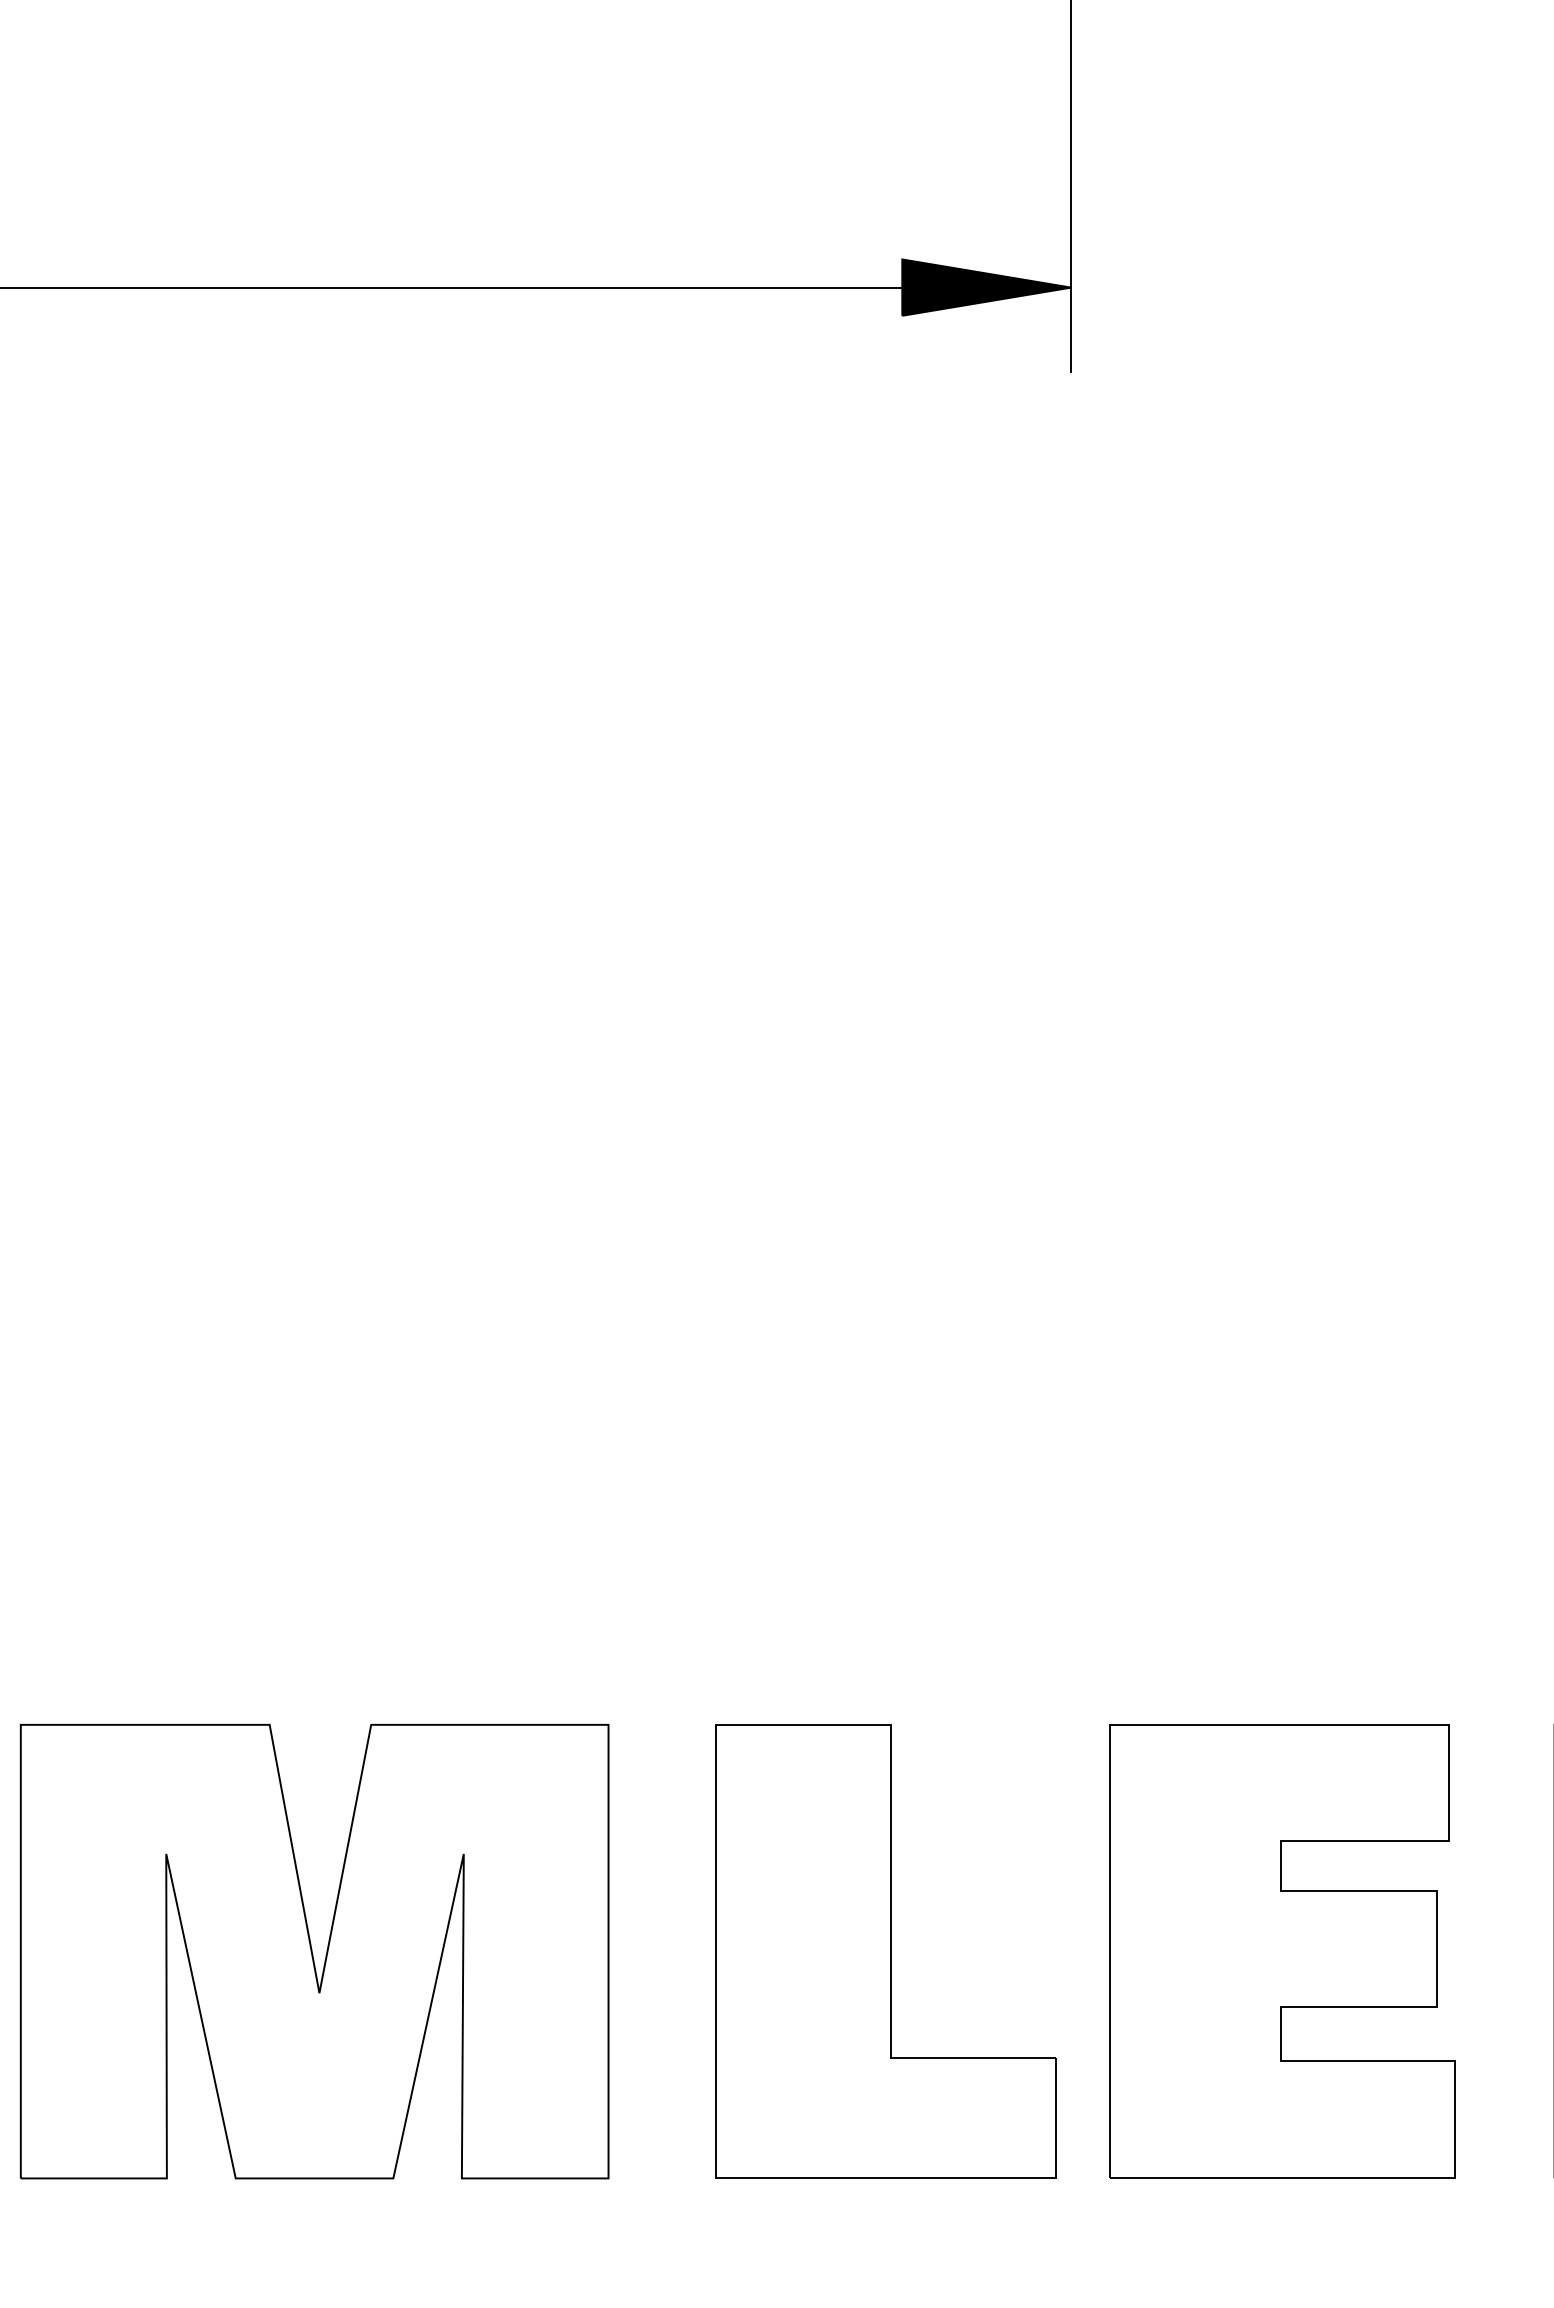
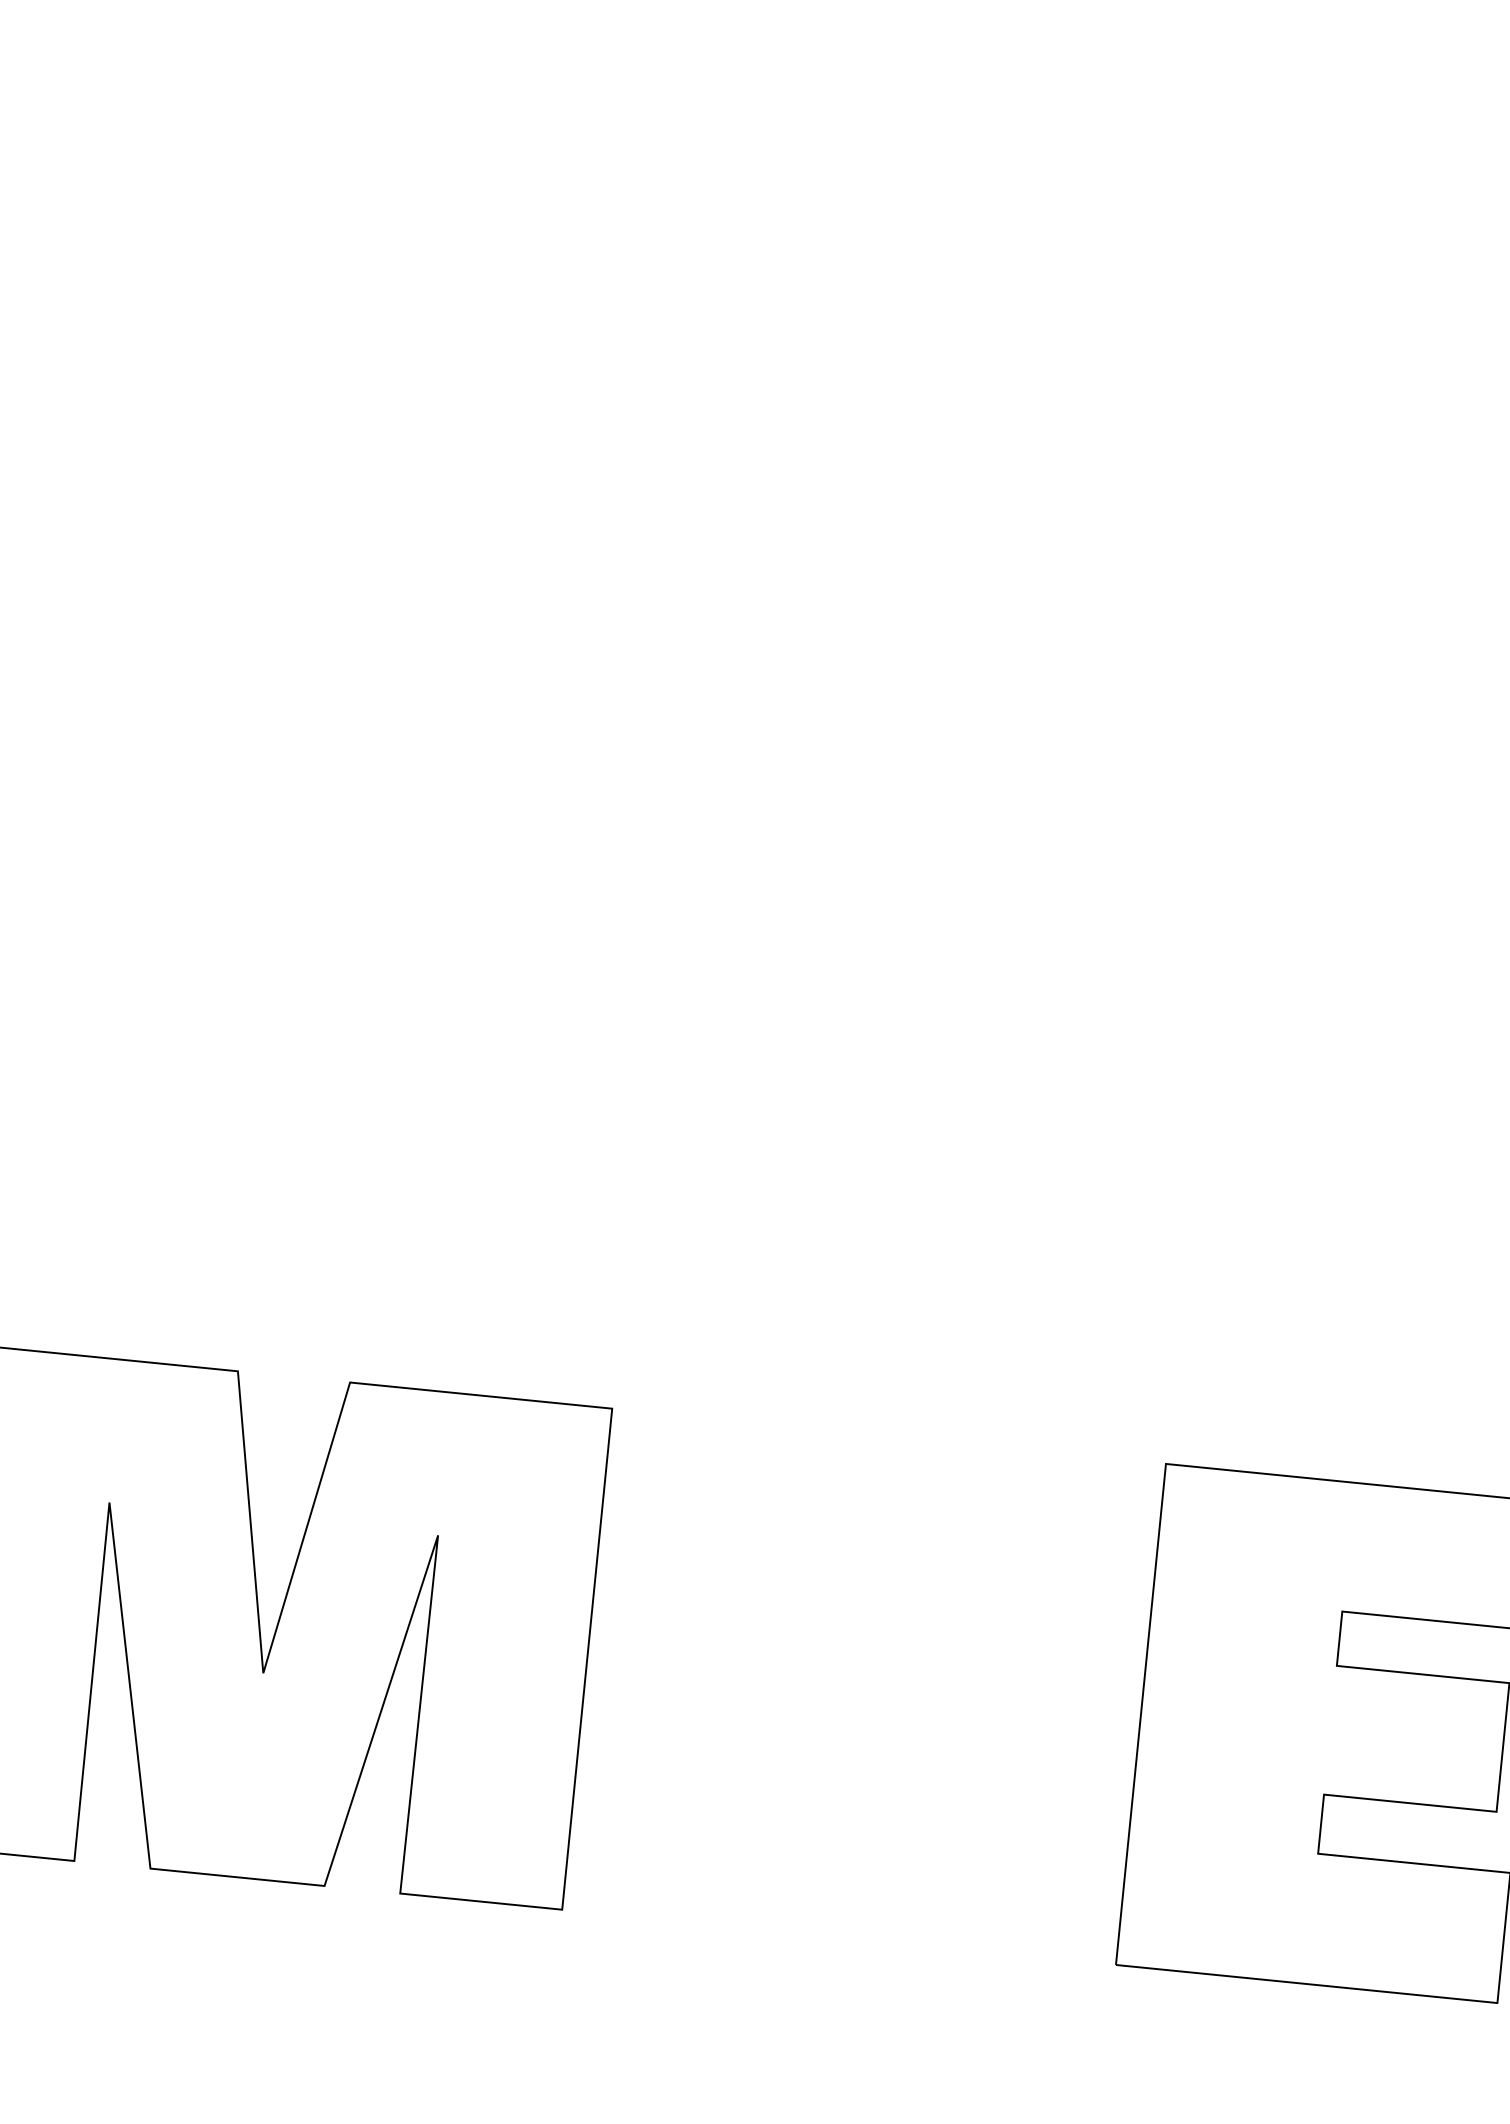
part: (885, 1951) -> (893, 1689), removed

